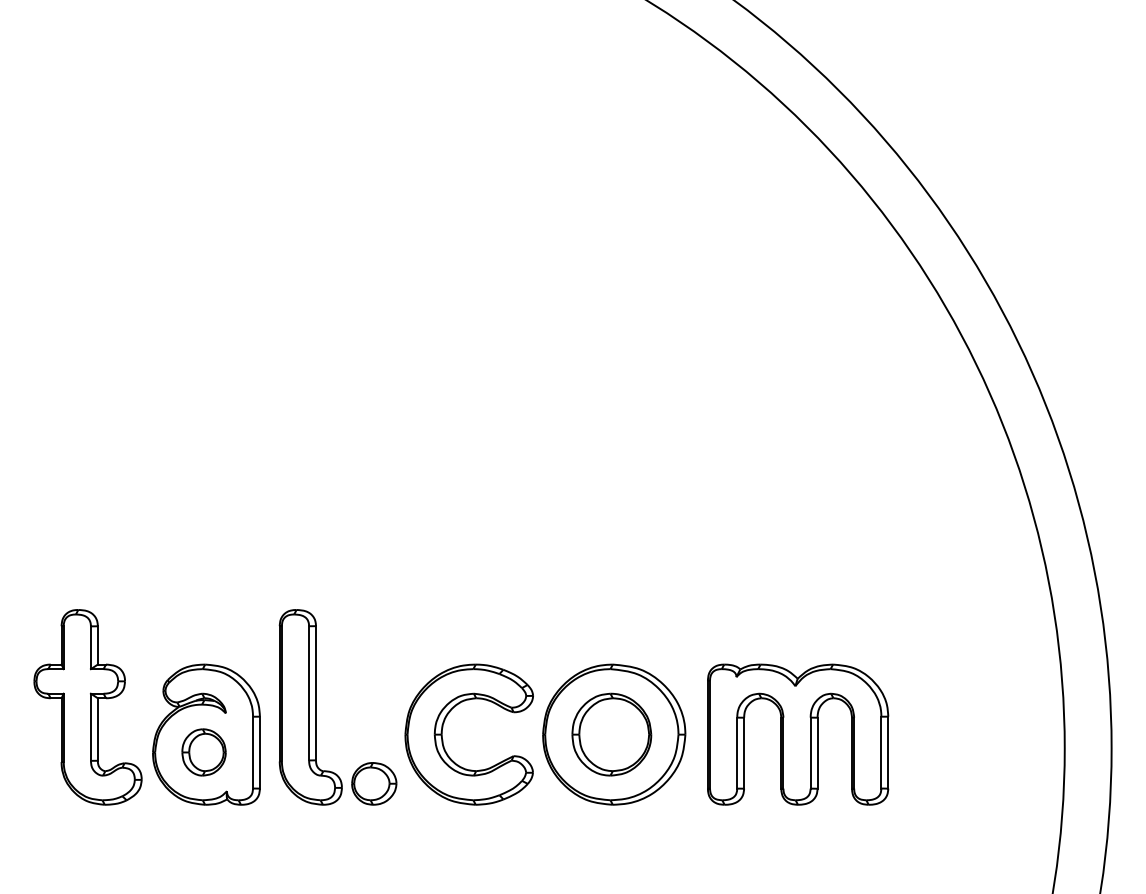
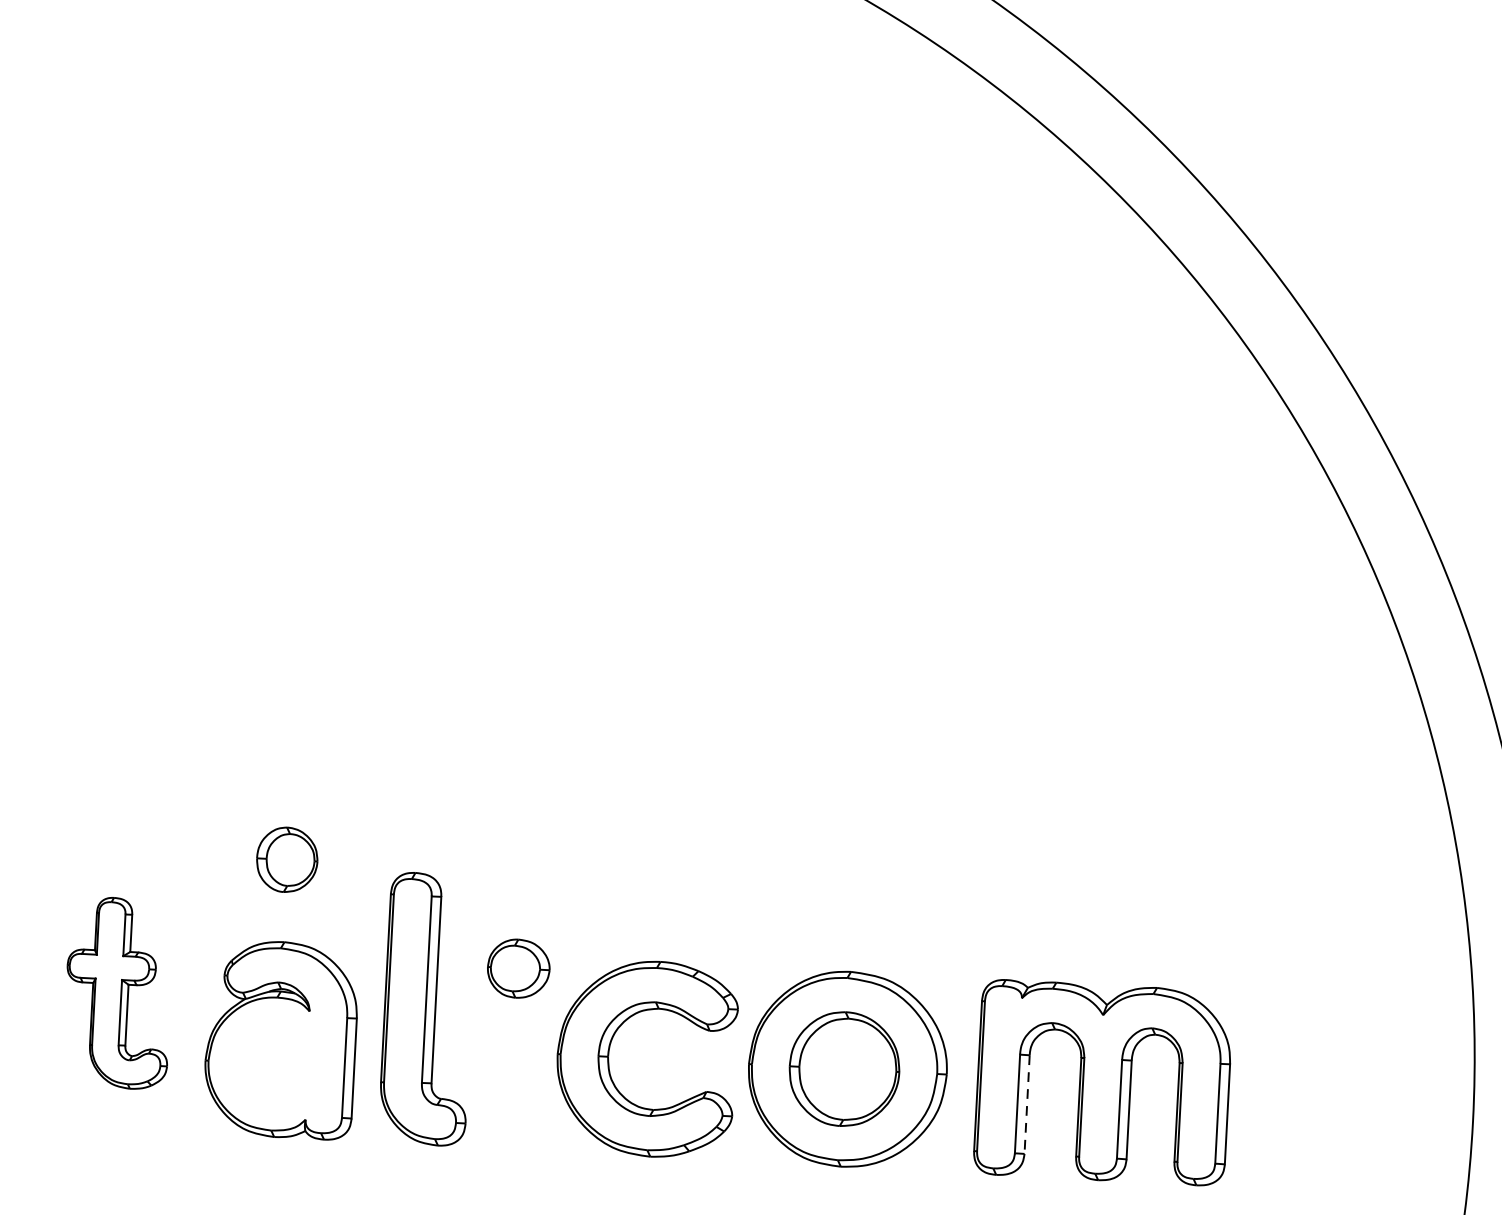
part: (87, 707) -> (117, 993), size x0.7
part: (203, 752) -> (286, 859), moved
line: (744, 753) -> (1027, 1105), solid -> dashed
part: (374, 783) -> (519, 968), moved

